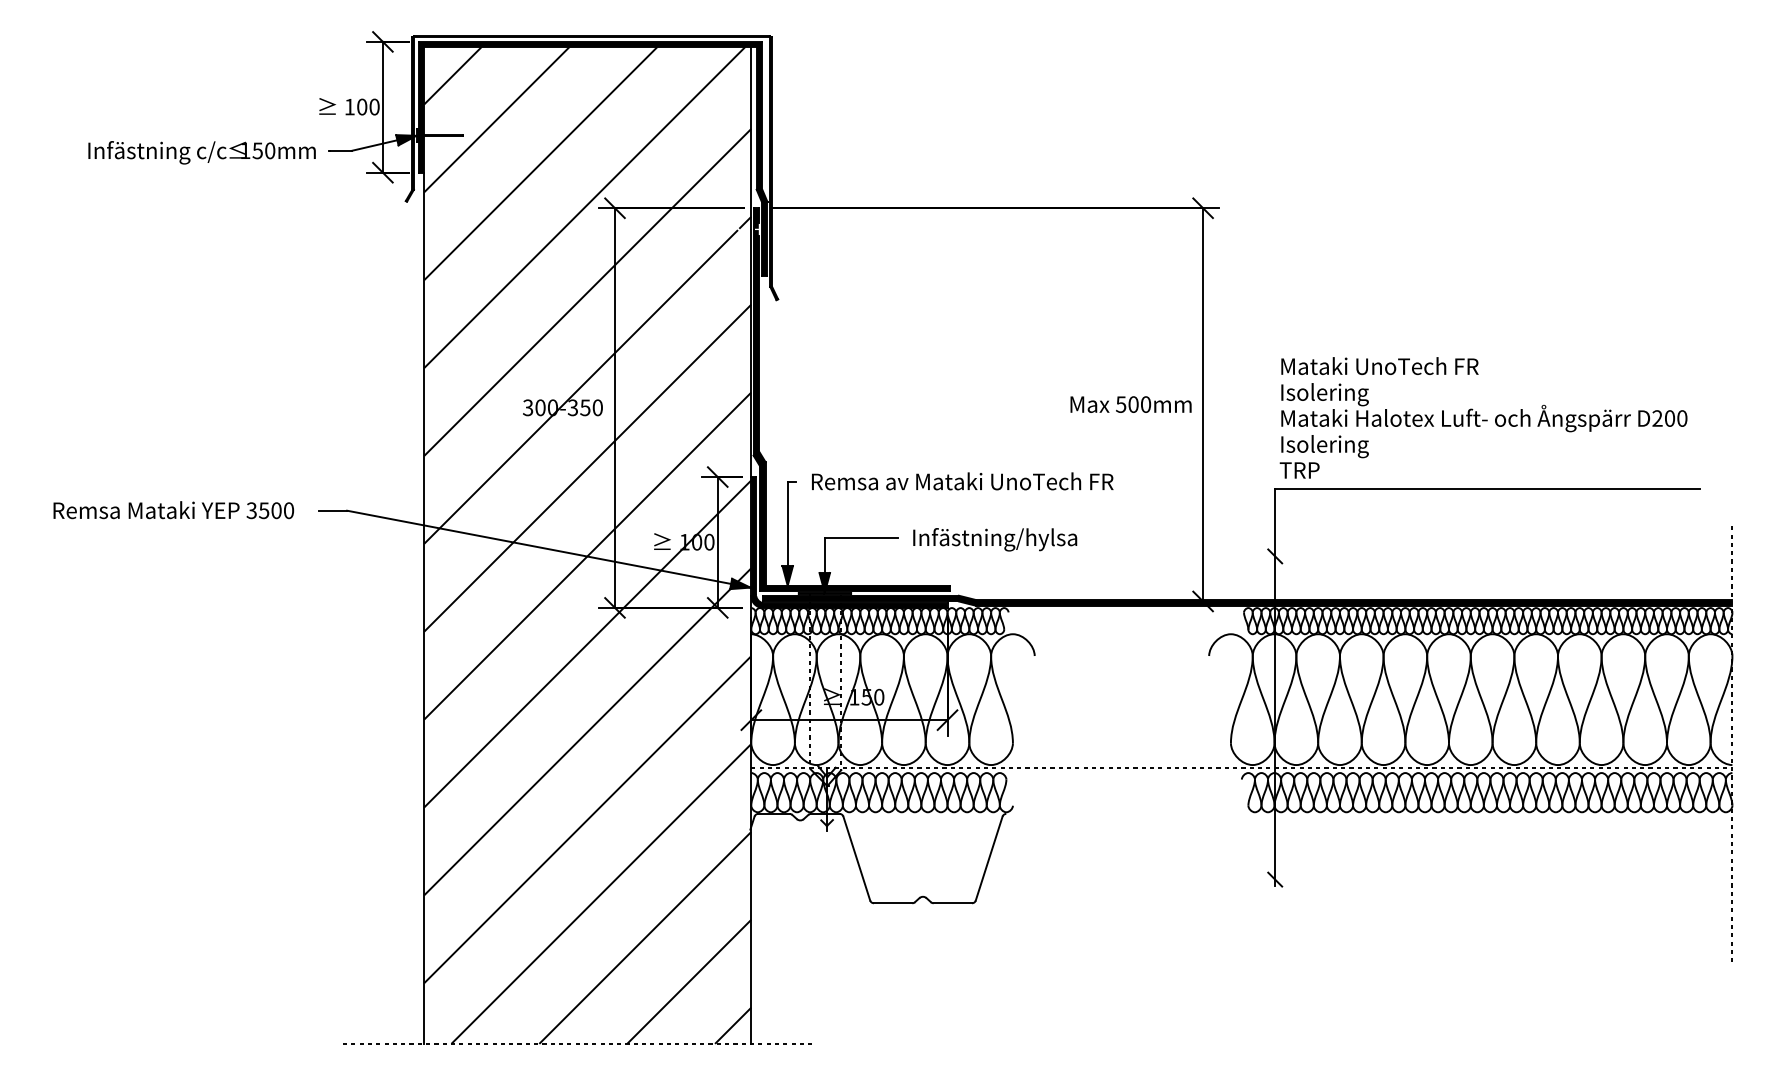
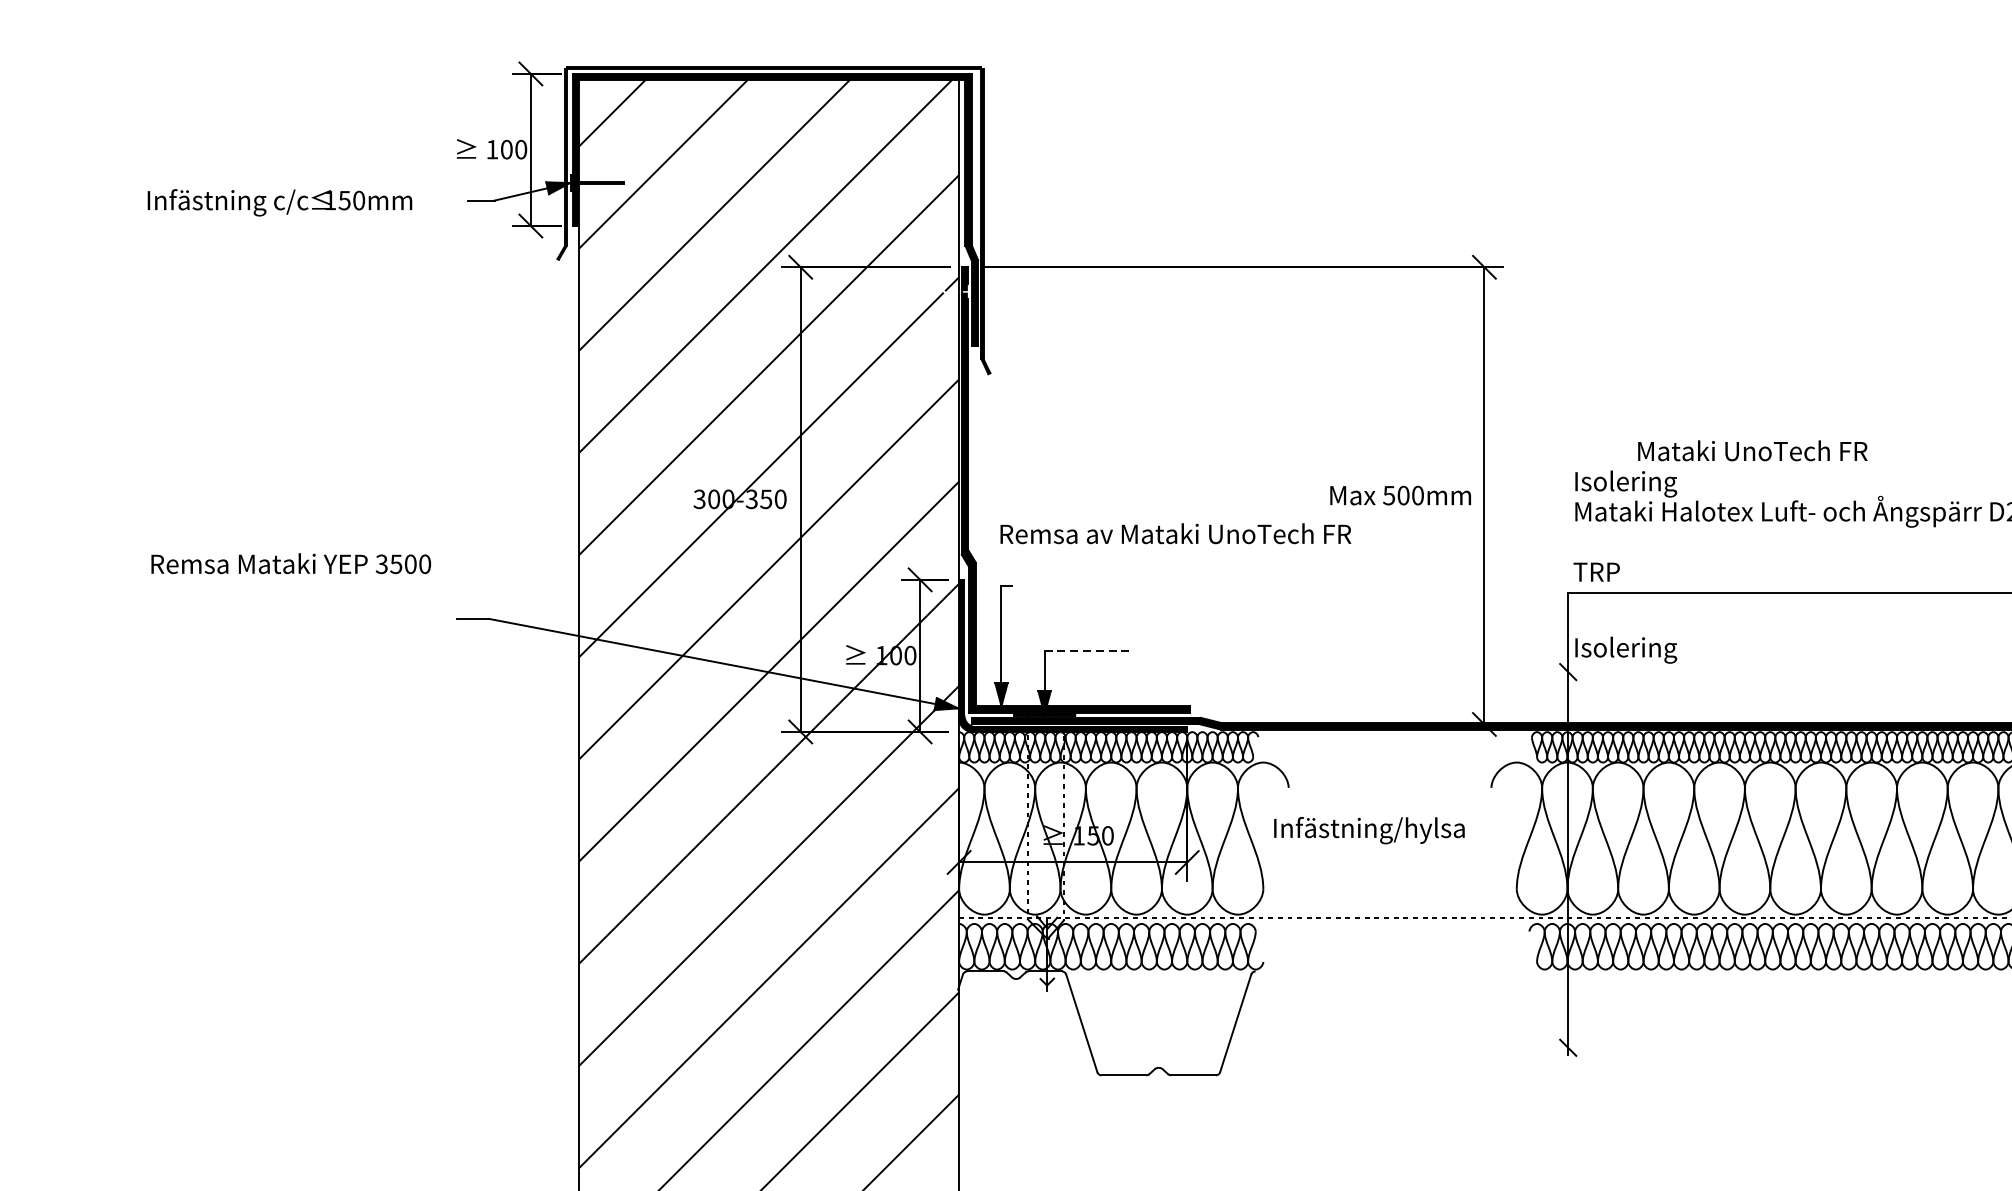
text: (201, 152) -> (279, 202), moved
text: (1379, 366) -> (1752, 451), moved
text: (1324, 446) -> (1625, 650), moved
text: (962, 481) -> (1175, 533), moved
text: (173, 510) -> (290, 564), moved
line: (861, 537) -> (1087, 650), solid -> dashed
text: (995, 539) -> (1369, 830), moved

